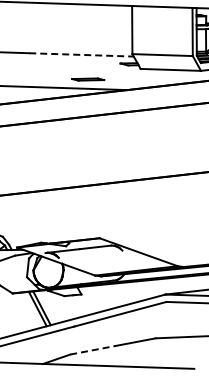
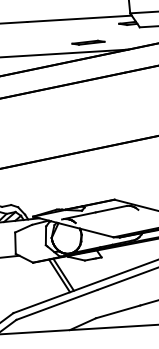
line: (82, 54) -> (80, 18), dashed -> solid
line: (93, 350) -> (118, 312), dashed -> solid

